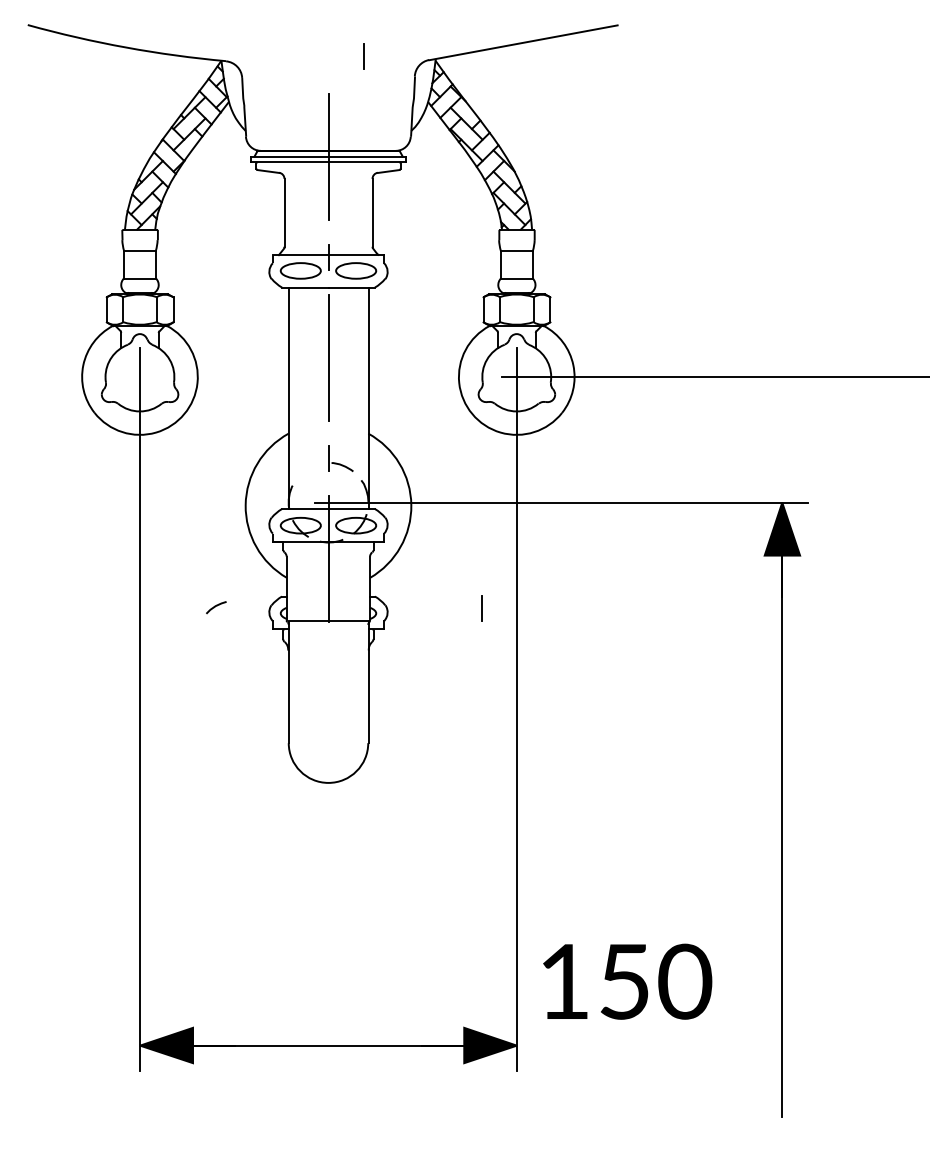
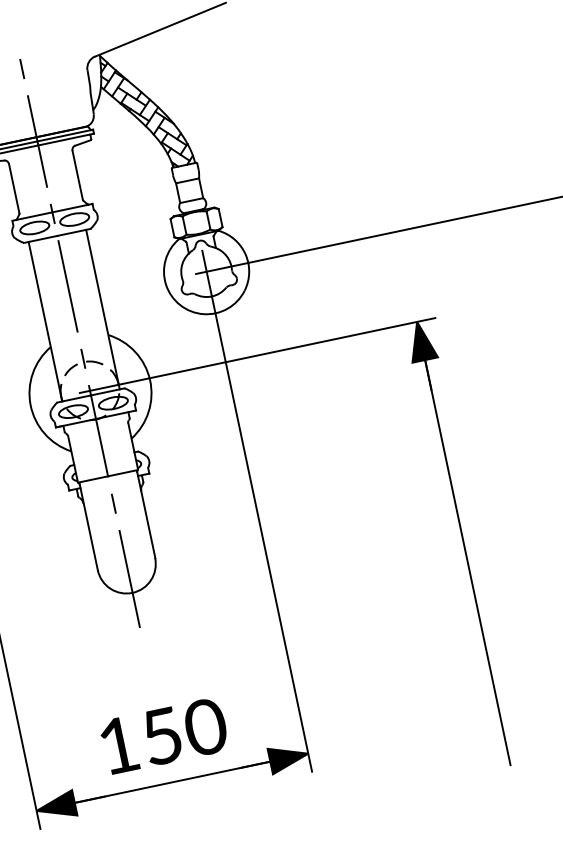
line: (363, 56) -> (22, 69), moved
line: (216, 606) -> (71, 369), moved
line: (481, 608) -> (113, 503), moved
line: (328, 763) -> (129, 578), added
text: (627, 981) -> (164, 735), moved

